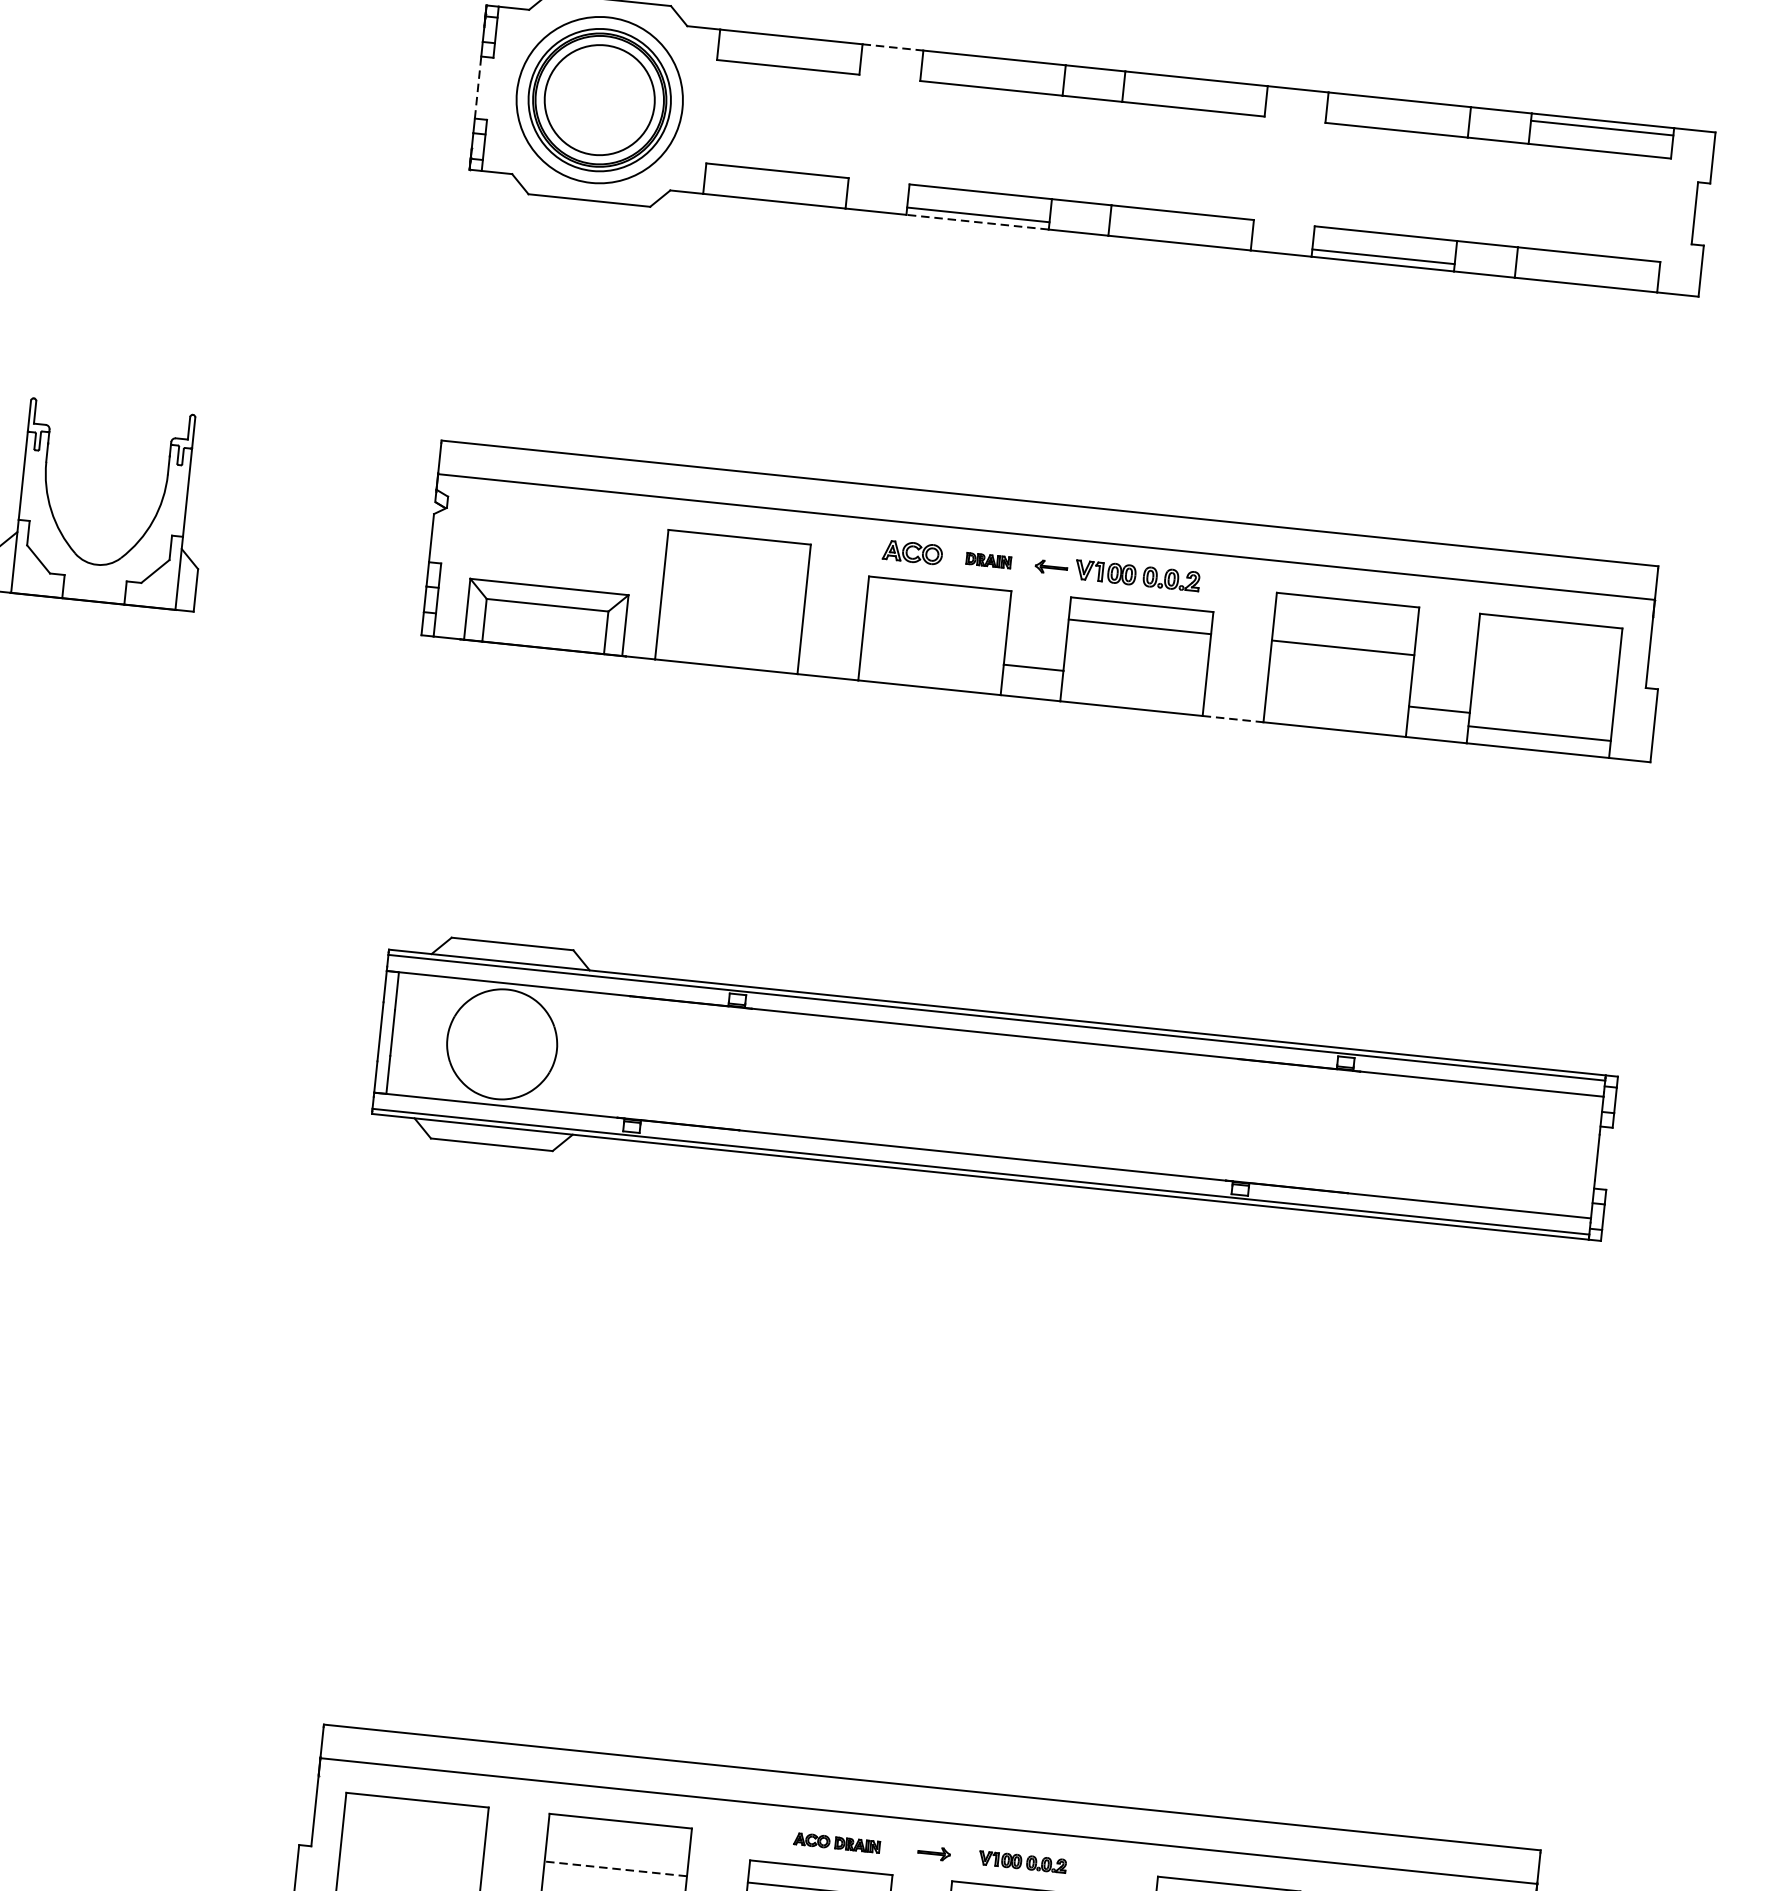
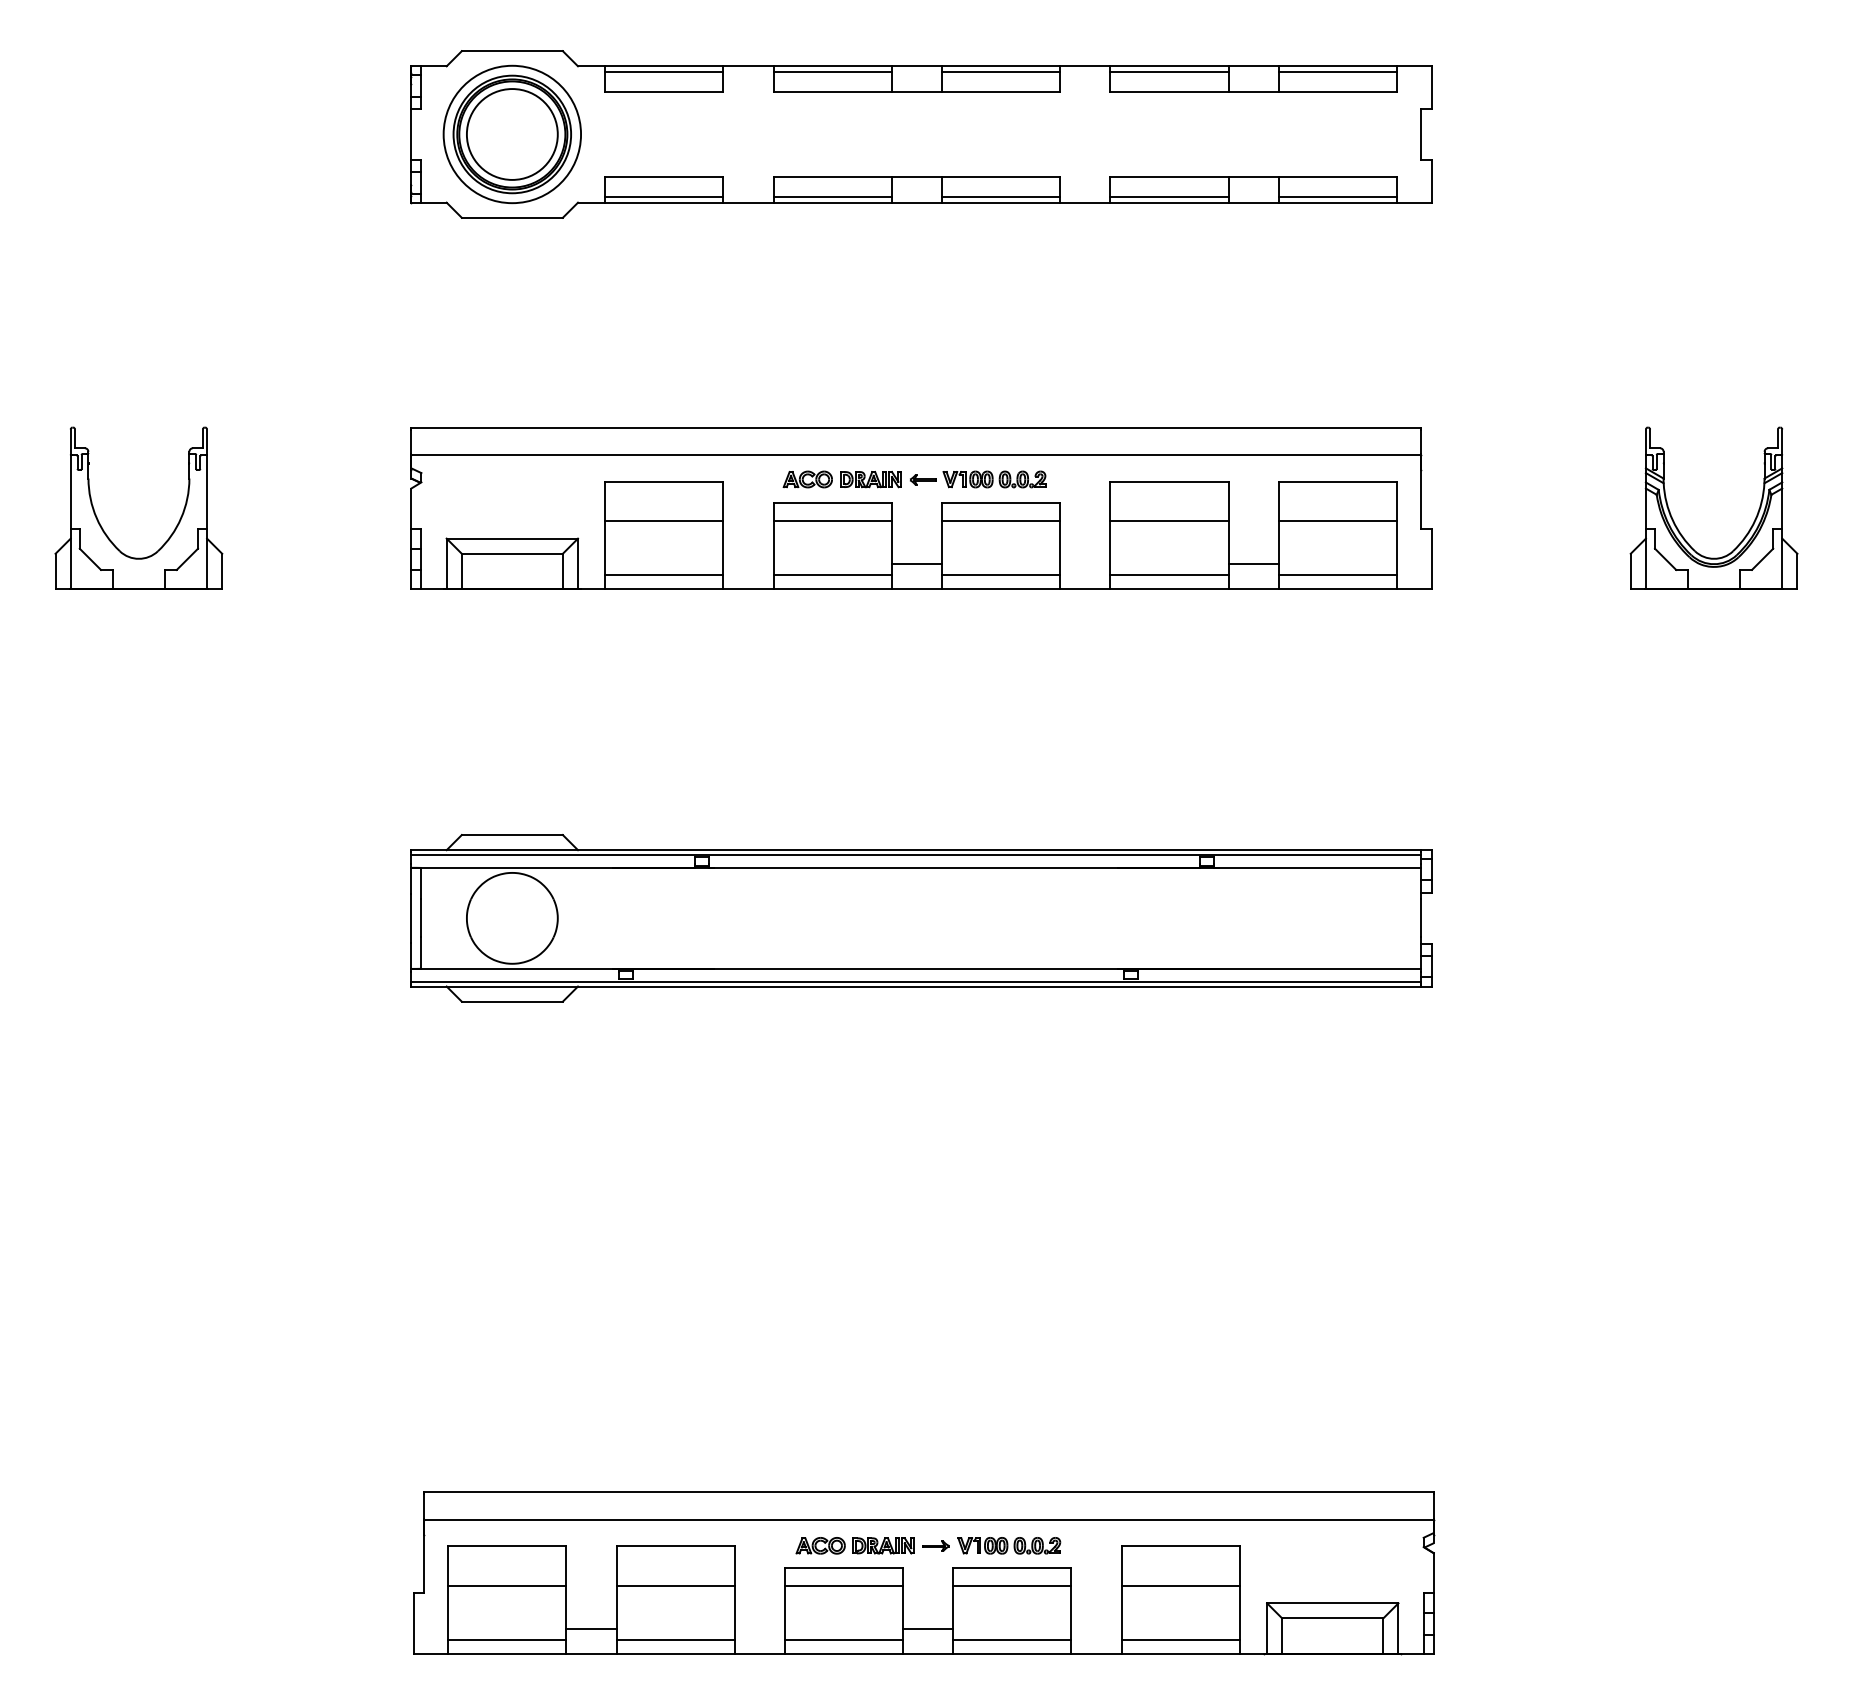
line: (790, 44) -> (664, 72), added
line: (893, 47) -> (749, 66), dashed -> solid
line: (993, 65) -> (832, 72), added
line: (1195, 86) -> (1000, 72), added
line: (478, 87) -> (411, 134), dashed -> solid
line: (1399, 107) -> (1169, 72), added
line: (775, 193) -> (664, 196), added
line: (976, 221) -> (832, 202), dashed -> solid
line: (1180, 235) -> (1000, 196), added
line: (1587, 277) -> (1338, 196), added
part: (988, 560) -> (870, 479), size x1.67
line: (734, 585) -> (664, 521), added
line: (937, 606) -> (832, 521), added
line: (728, 650) -> (664, 575), added
line: (1546, 669) -> (1338, 521), added
line: (930, 671) -> (832, 575), added
line: (1132, 692) -> (1000, 575), added
line: (1336, 713) -> (1169, 575), added
line: (1233, 719) -> (1085, 589), dashed -> solid
part: (836, 1842) -> (854, 1545), size x1.67
line: (412, 1847) -> (506, 1585), added
part: (1022, 1861) -> (1009, 1545), size x1.43
line: (615, 1868) -> (675, 1585), dashed -> solid

